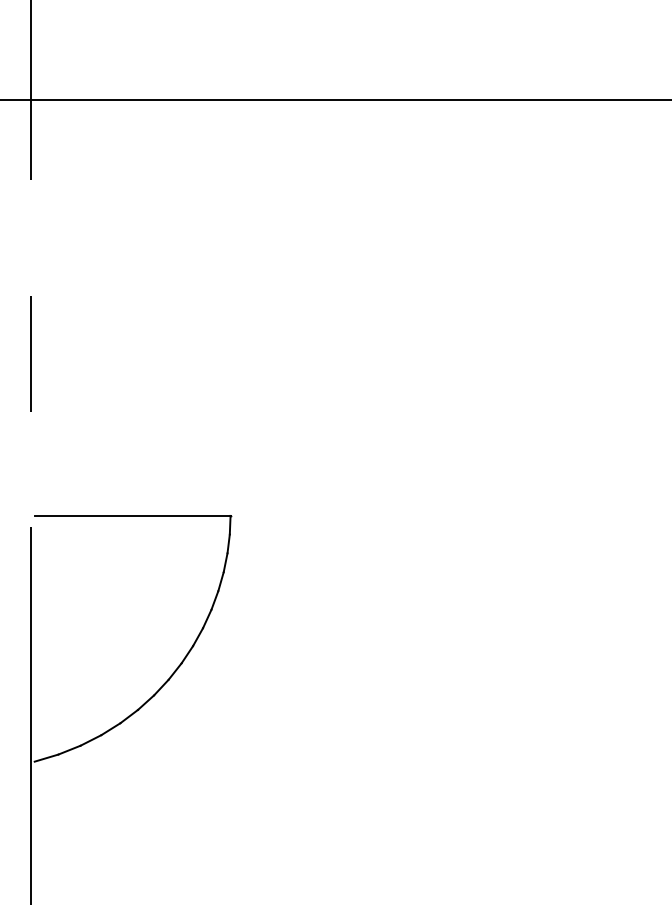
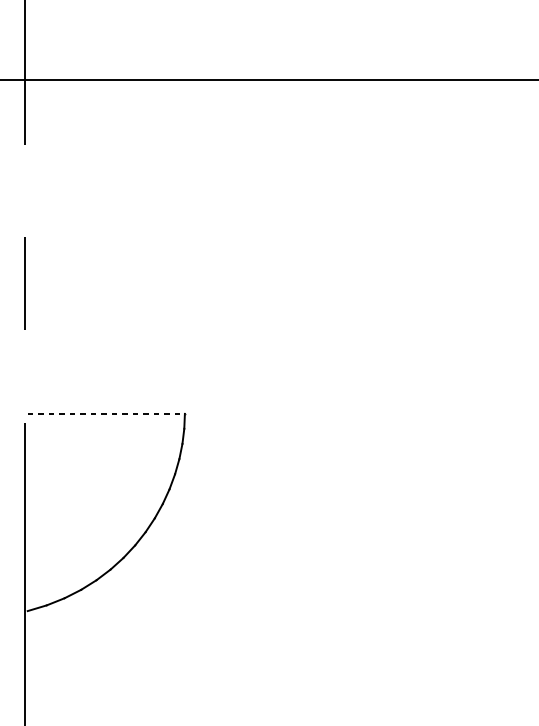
line: (132, 515) -> (106, 413), solid -> dashed

